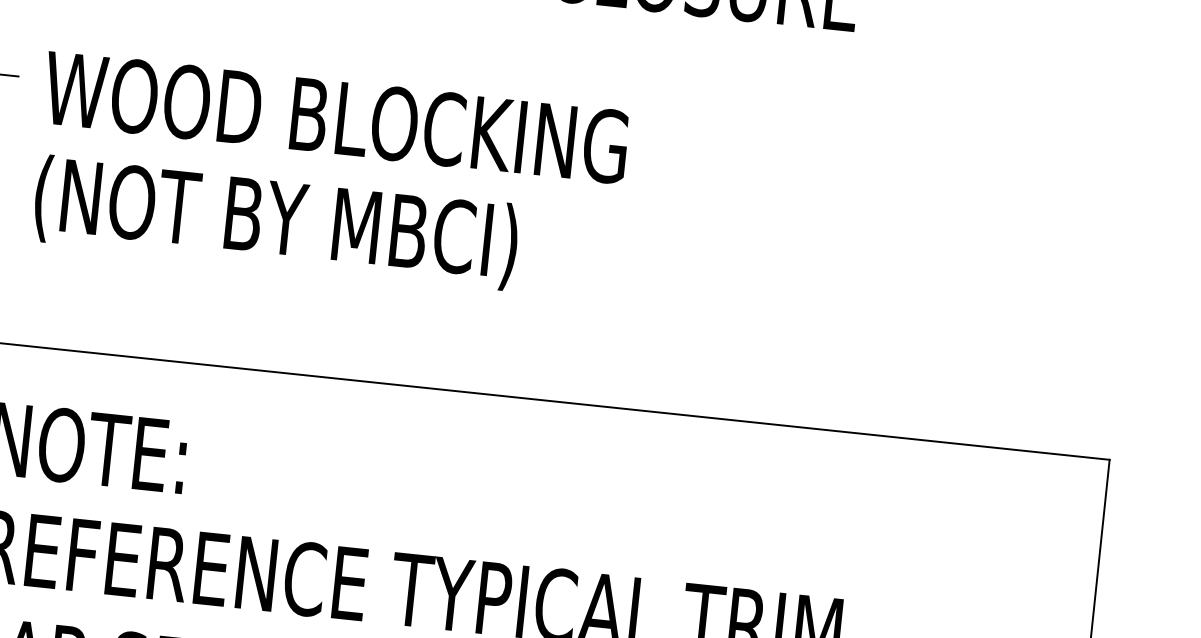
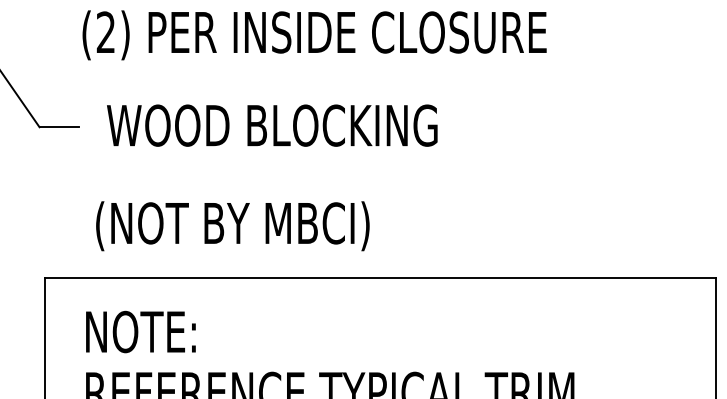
text: (336, 117) -> (272, 125), moved
text: (275, 223) -> (232, 226), moved

